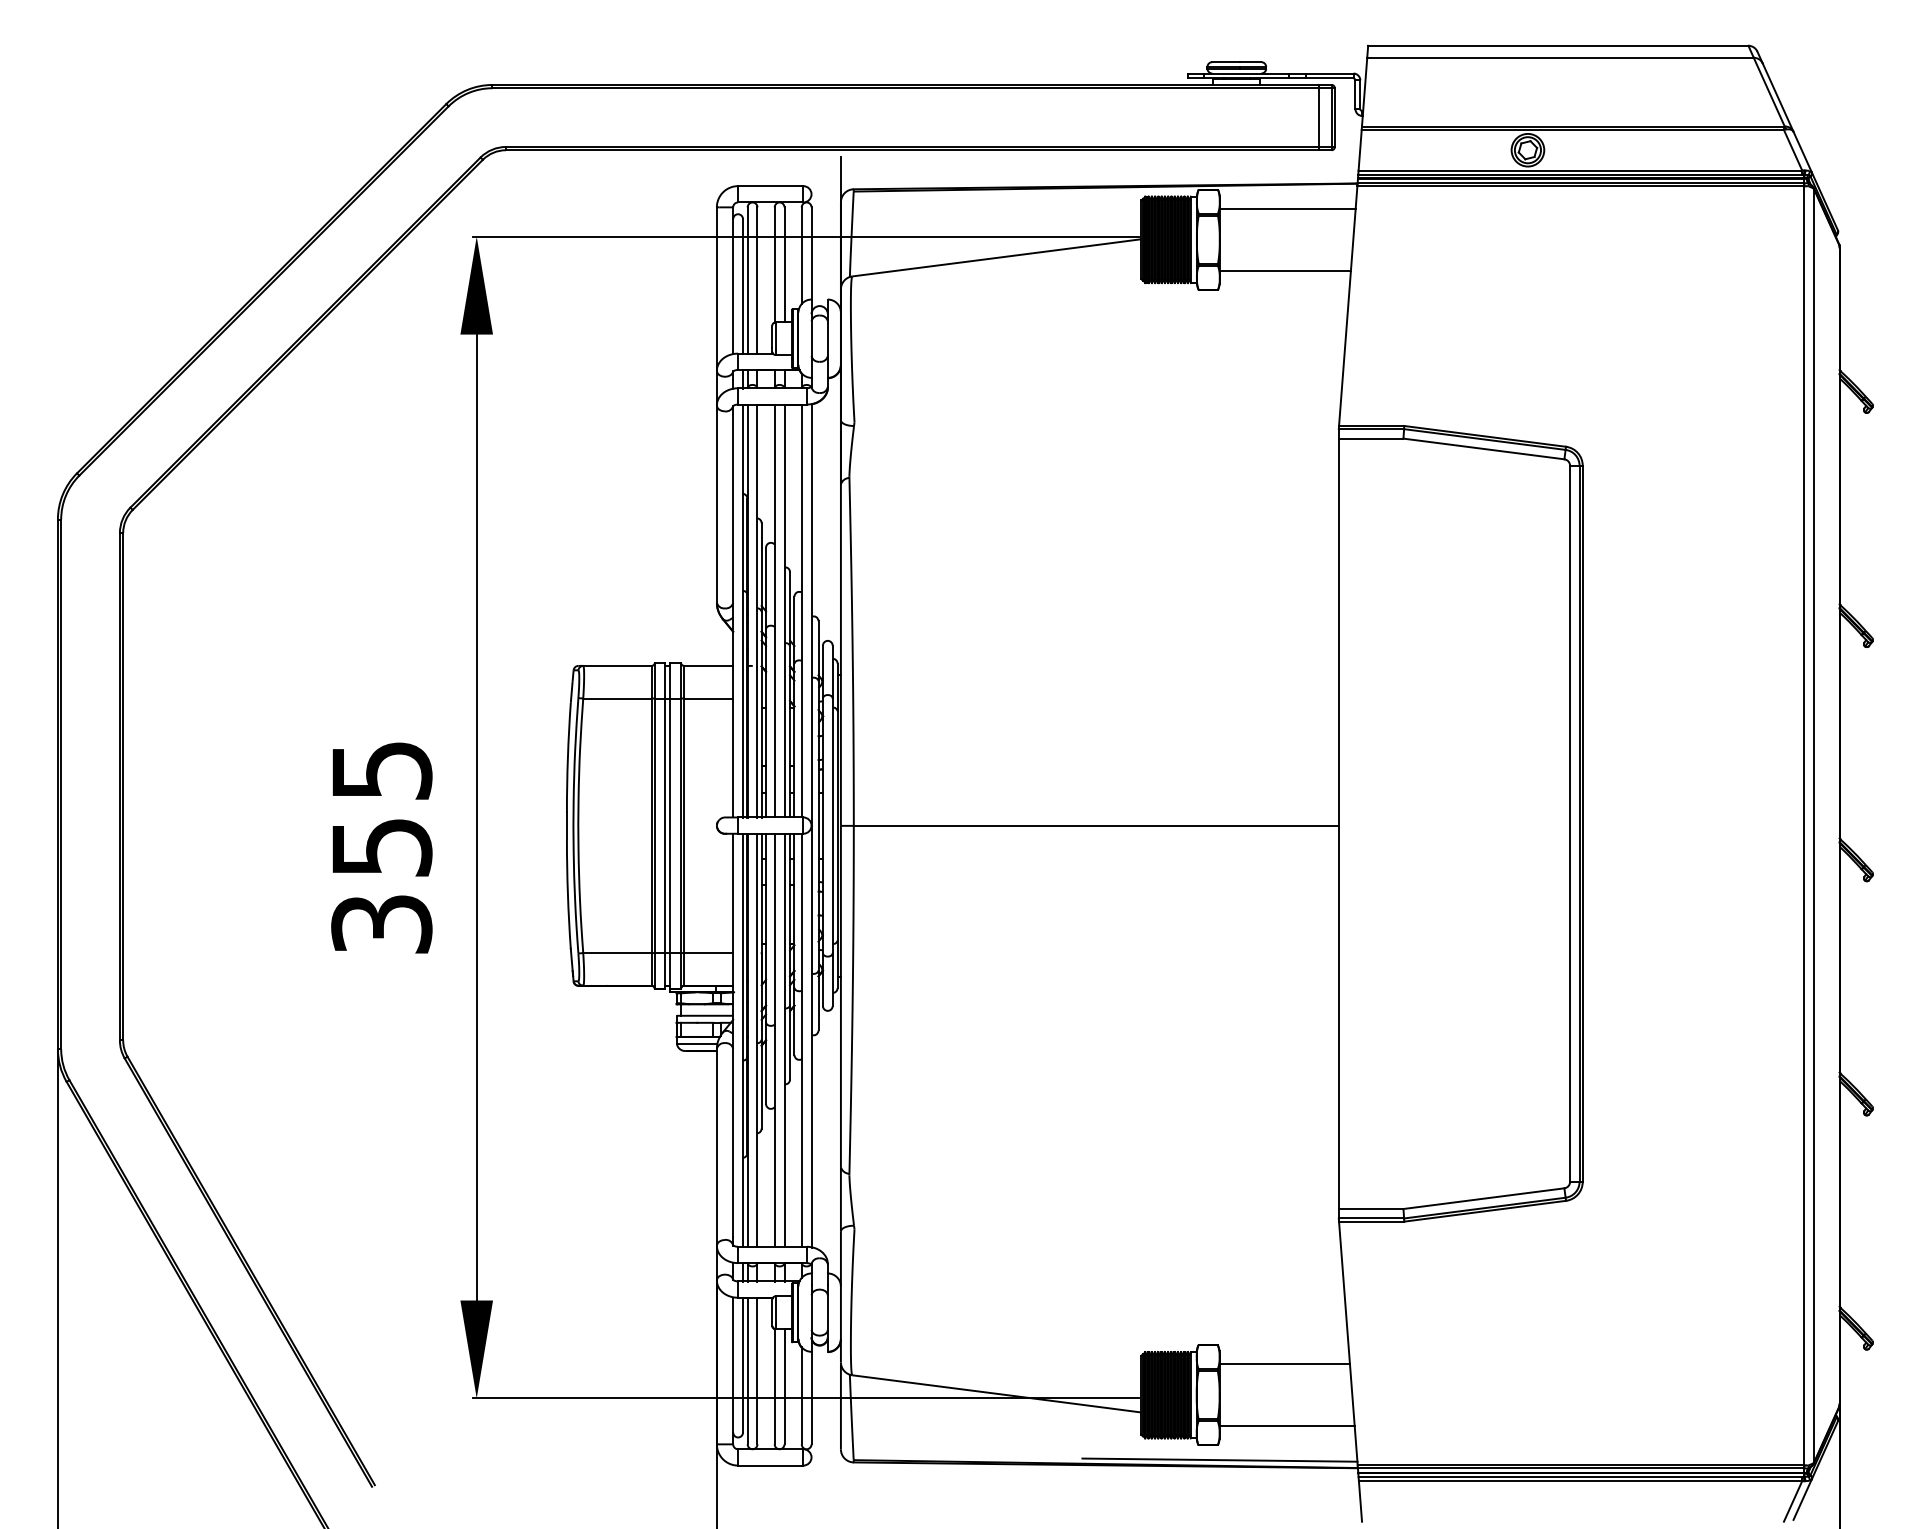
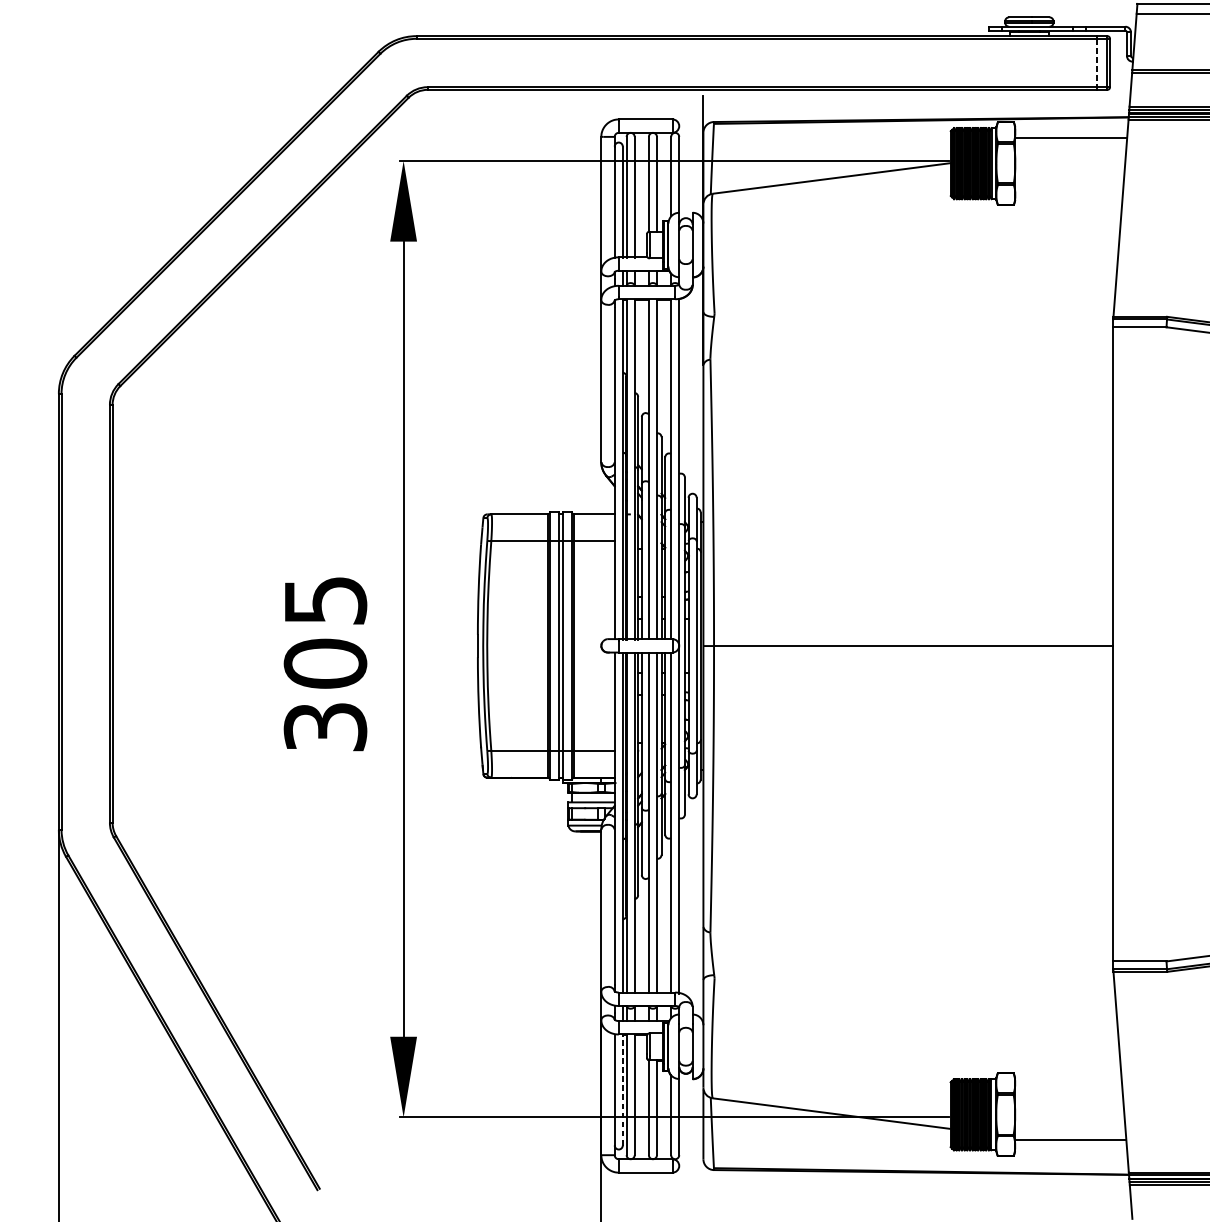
line: (1318, 118) -> (1096, 63), solid -> dashed
line: (1284, 270) -> (1068, 188), removed
text: (381, 847) -> (325, 663), 355 -> 305
line: (743, 1364) -> (623, 1089), solid -> dashed
line: (1284, 1364) -> (1068, 1089), removed
line: (1219, 1459) -> (1015, 1167), removed

